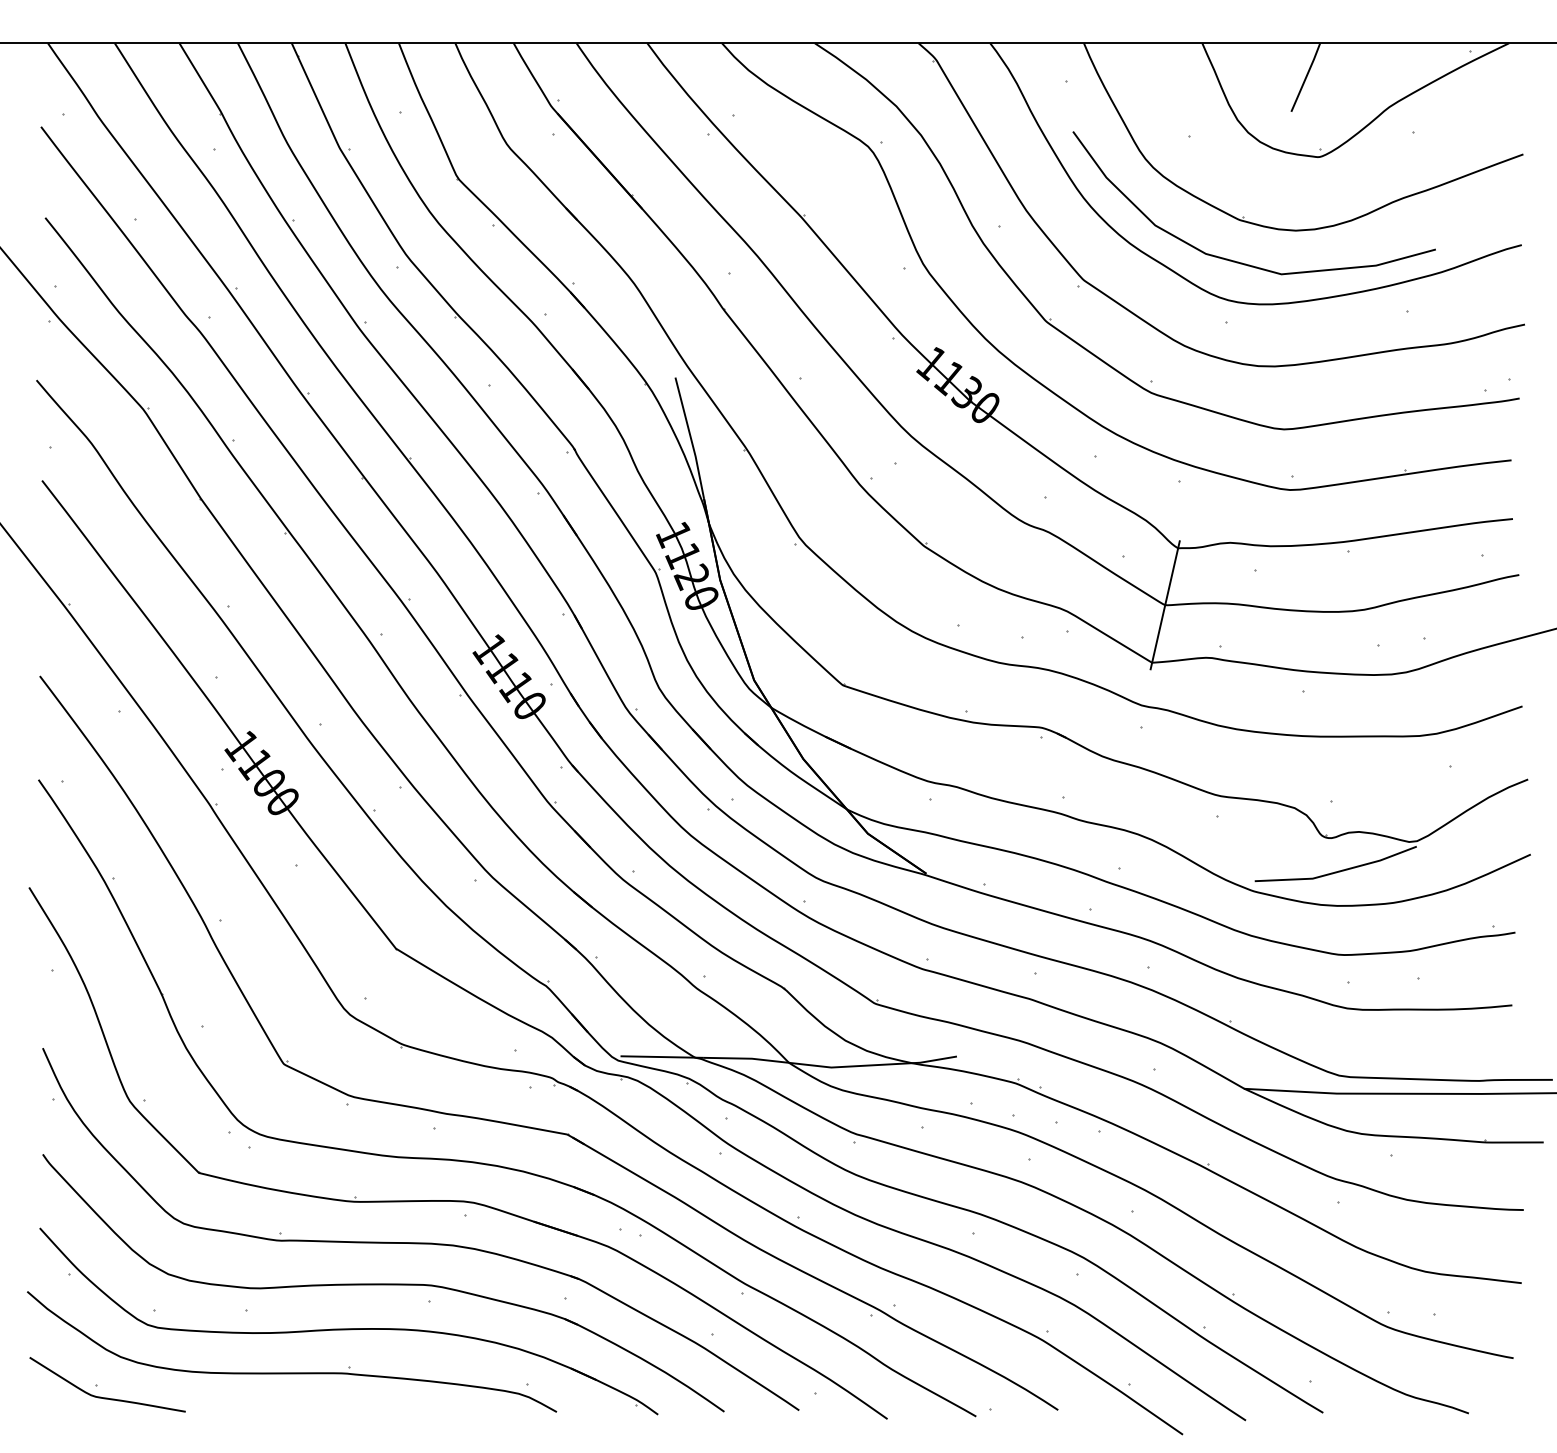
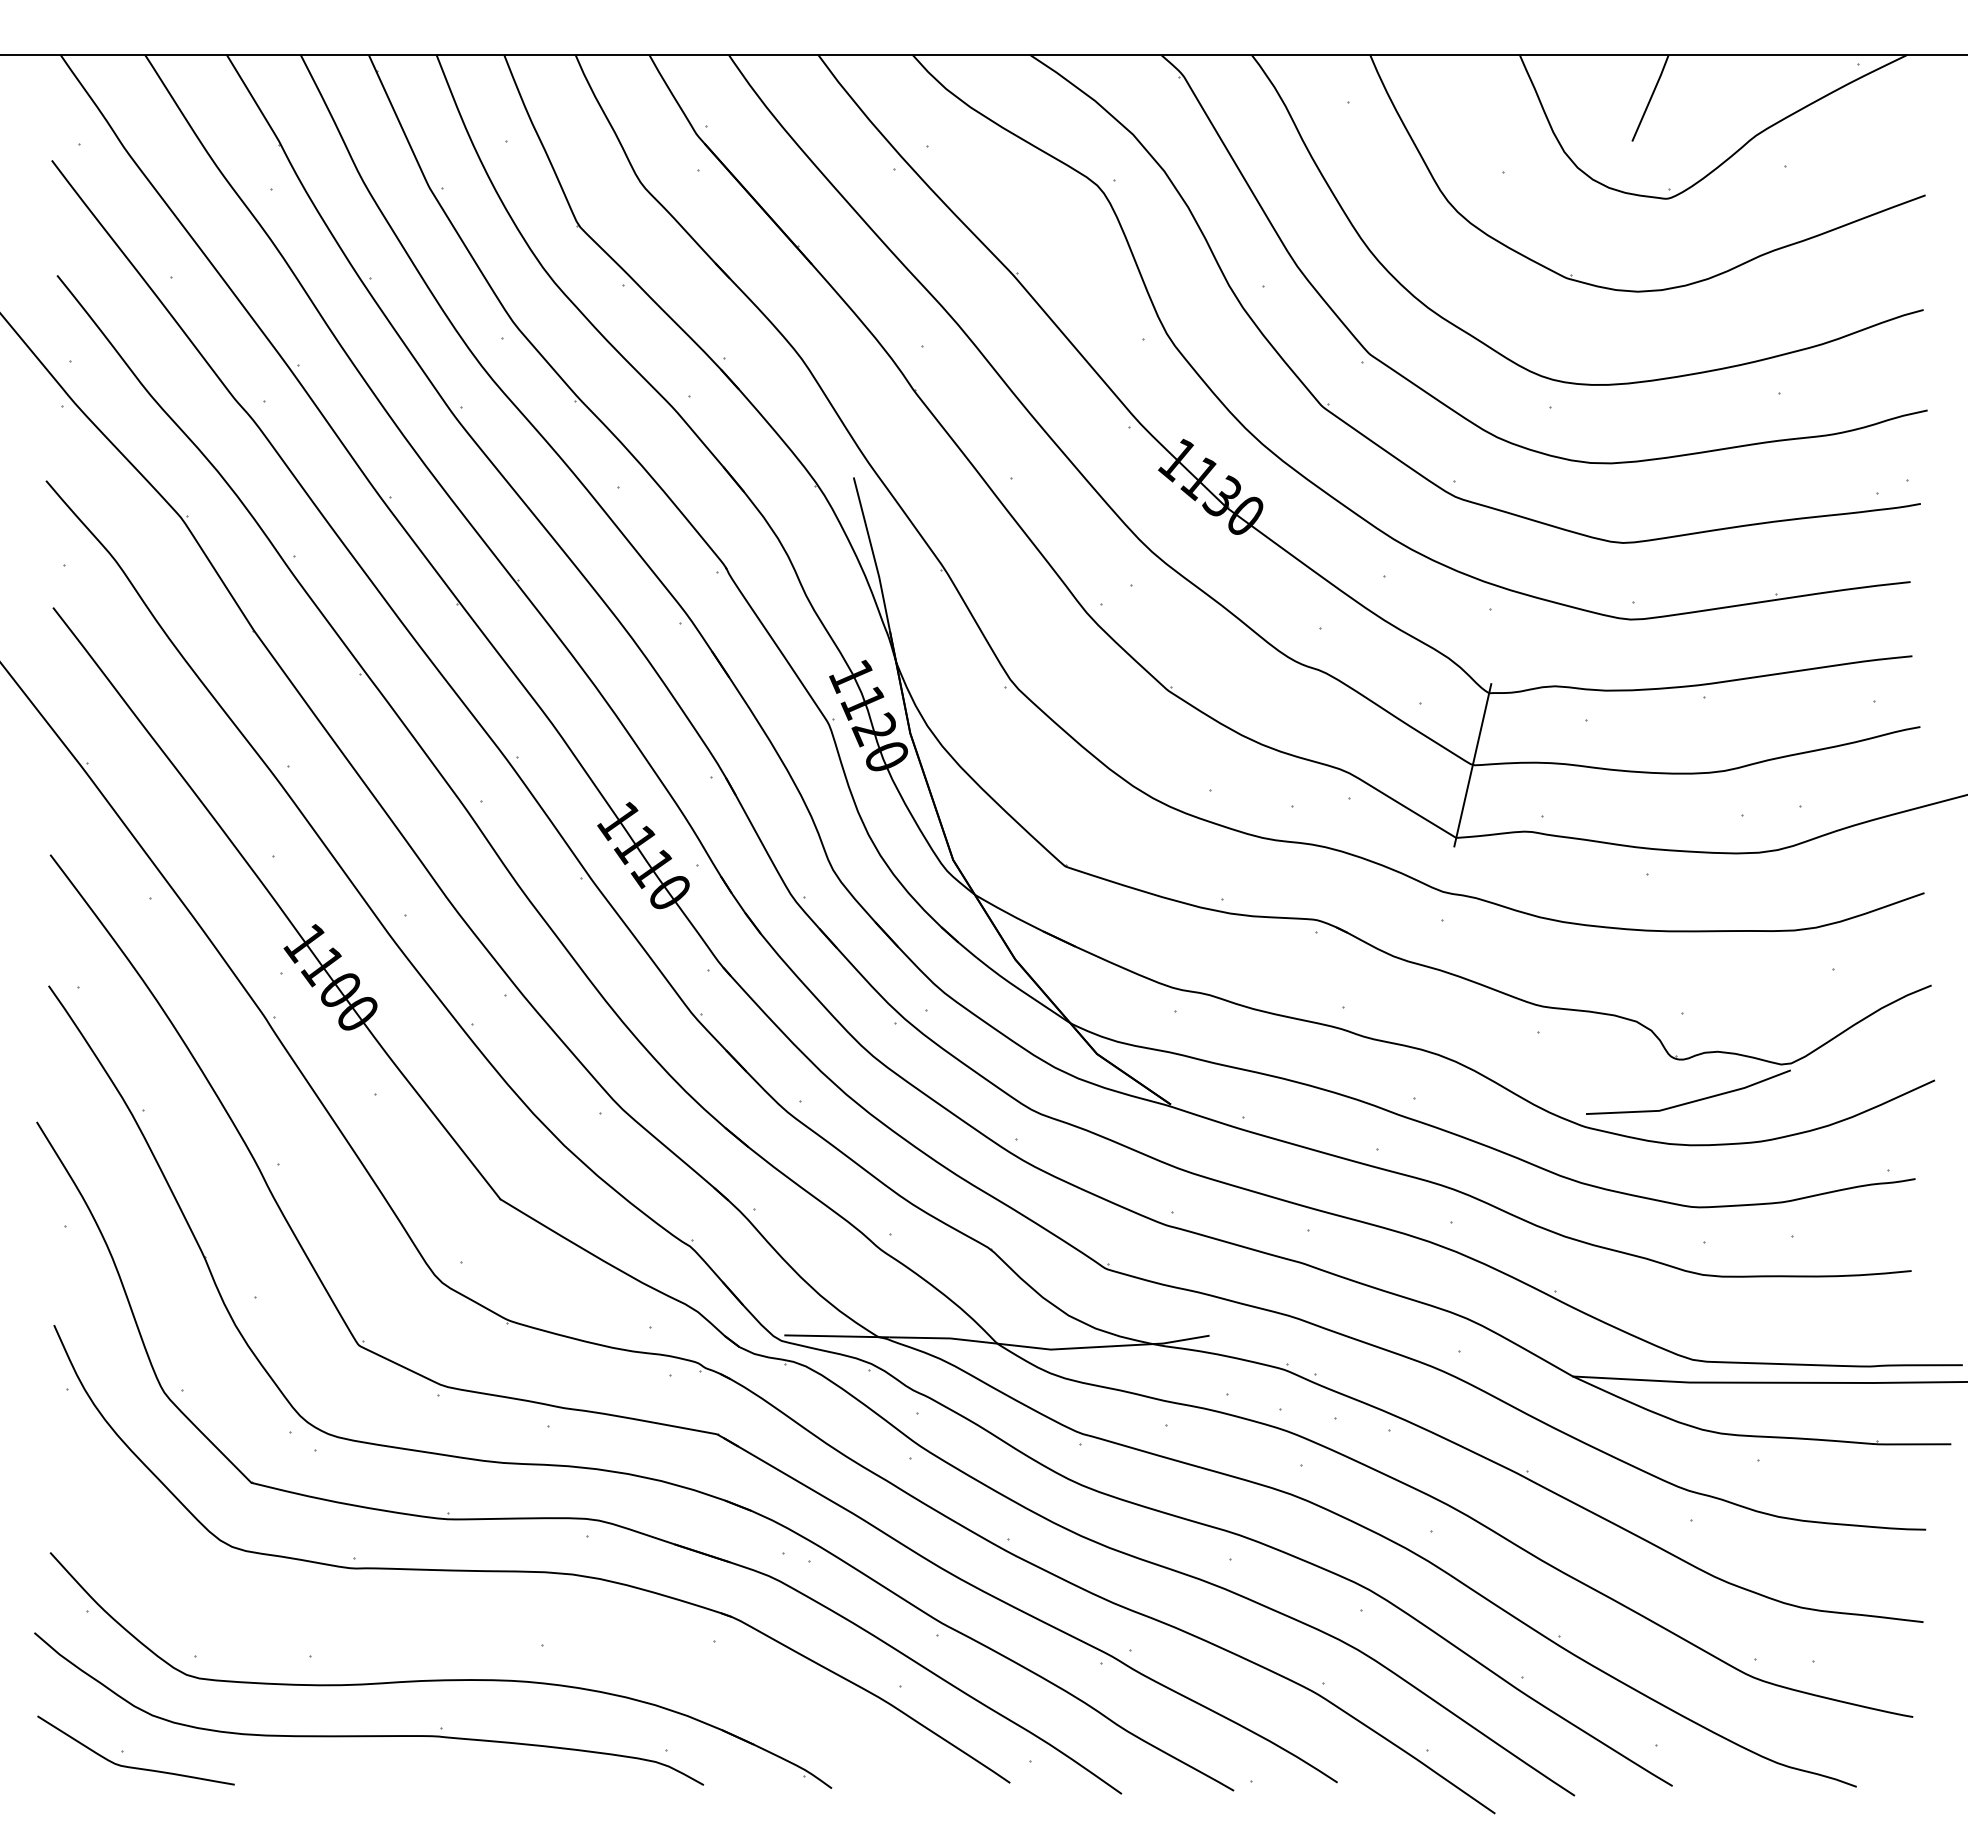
curve: (1240, 262) -> (1567, 331), removed
part: (383, 1283) -> (484, 1622), removed

